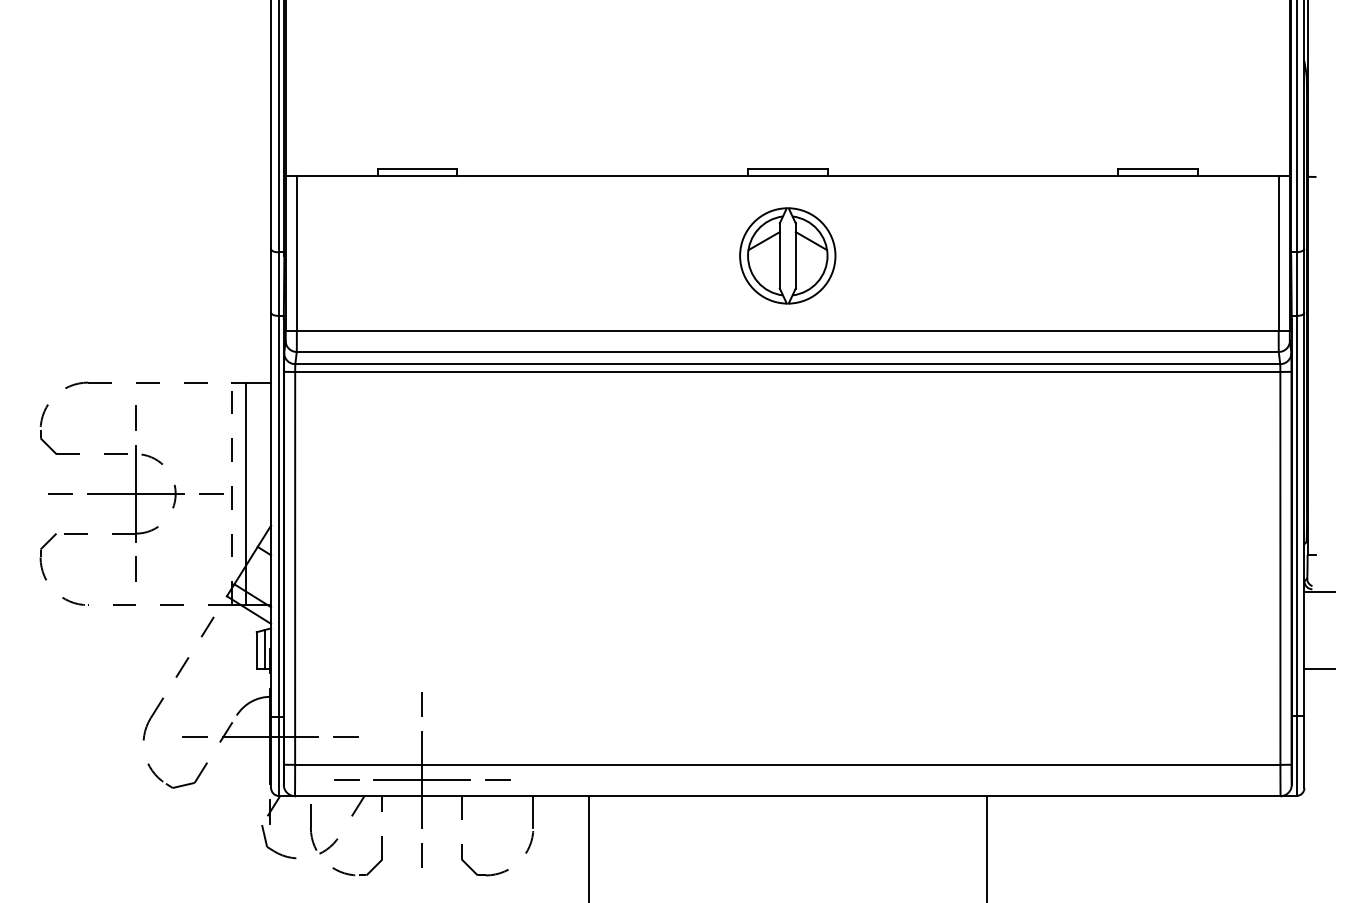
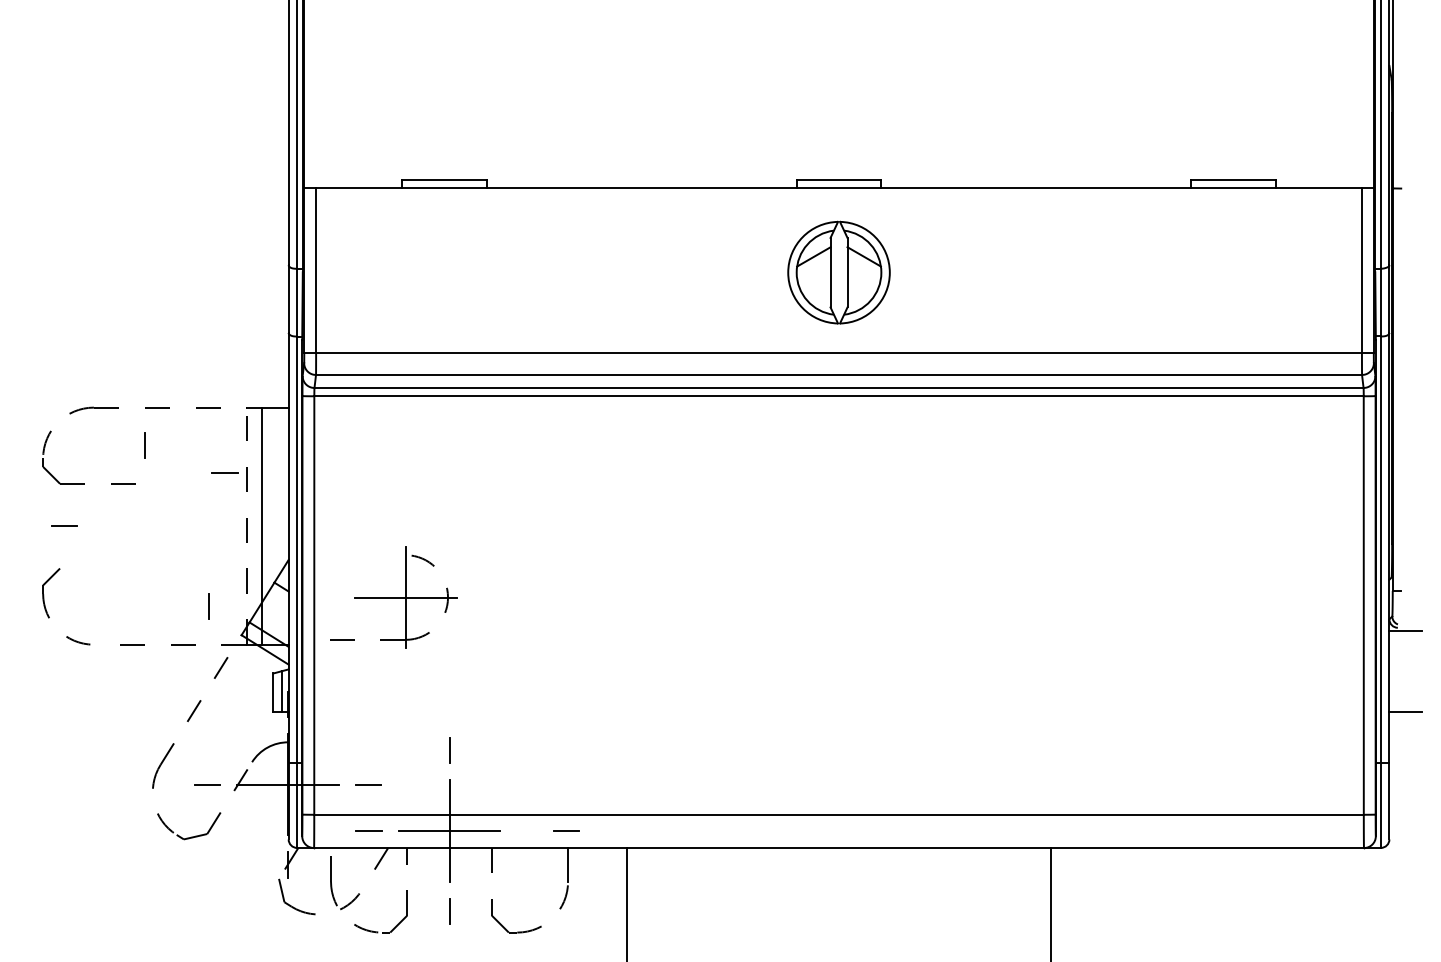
part: (124, 493) -> (393, 597), moved
line: (211, 493) -> (225, 472), moved
line: (135, 568) -> (208, 605), moved
line: (497, 779) -> (566, 830), moved

